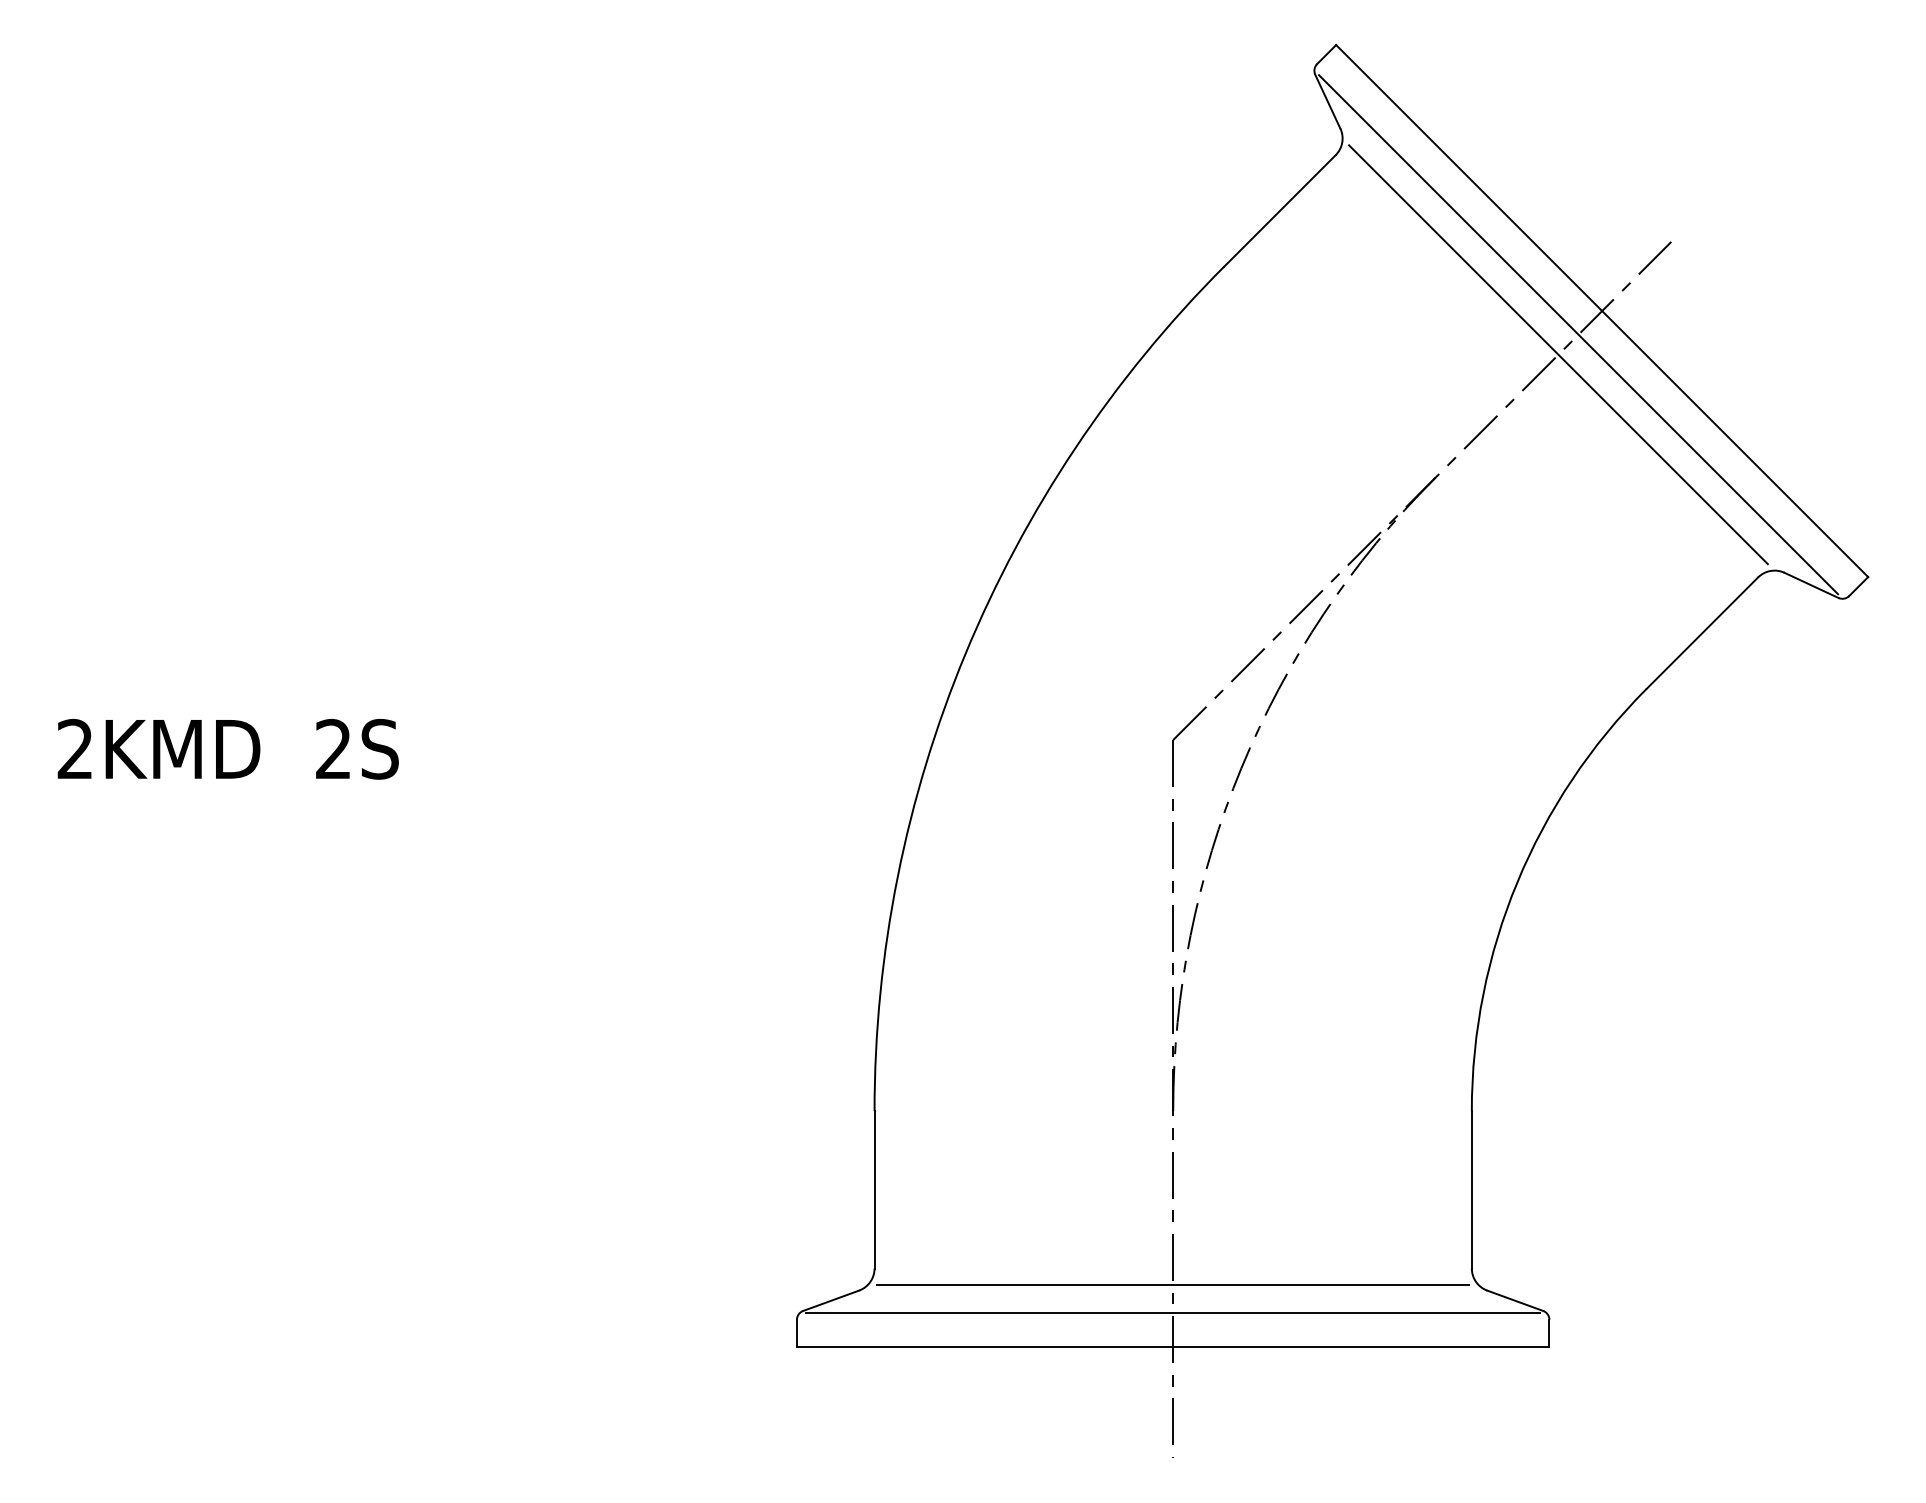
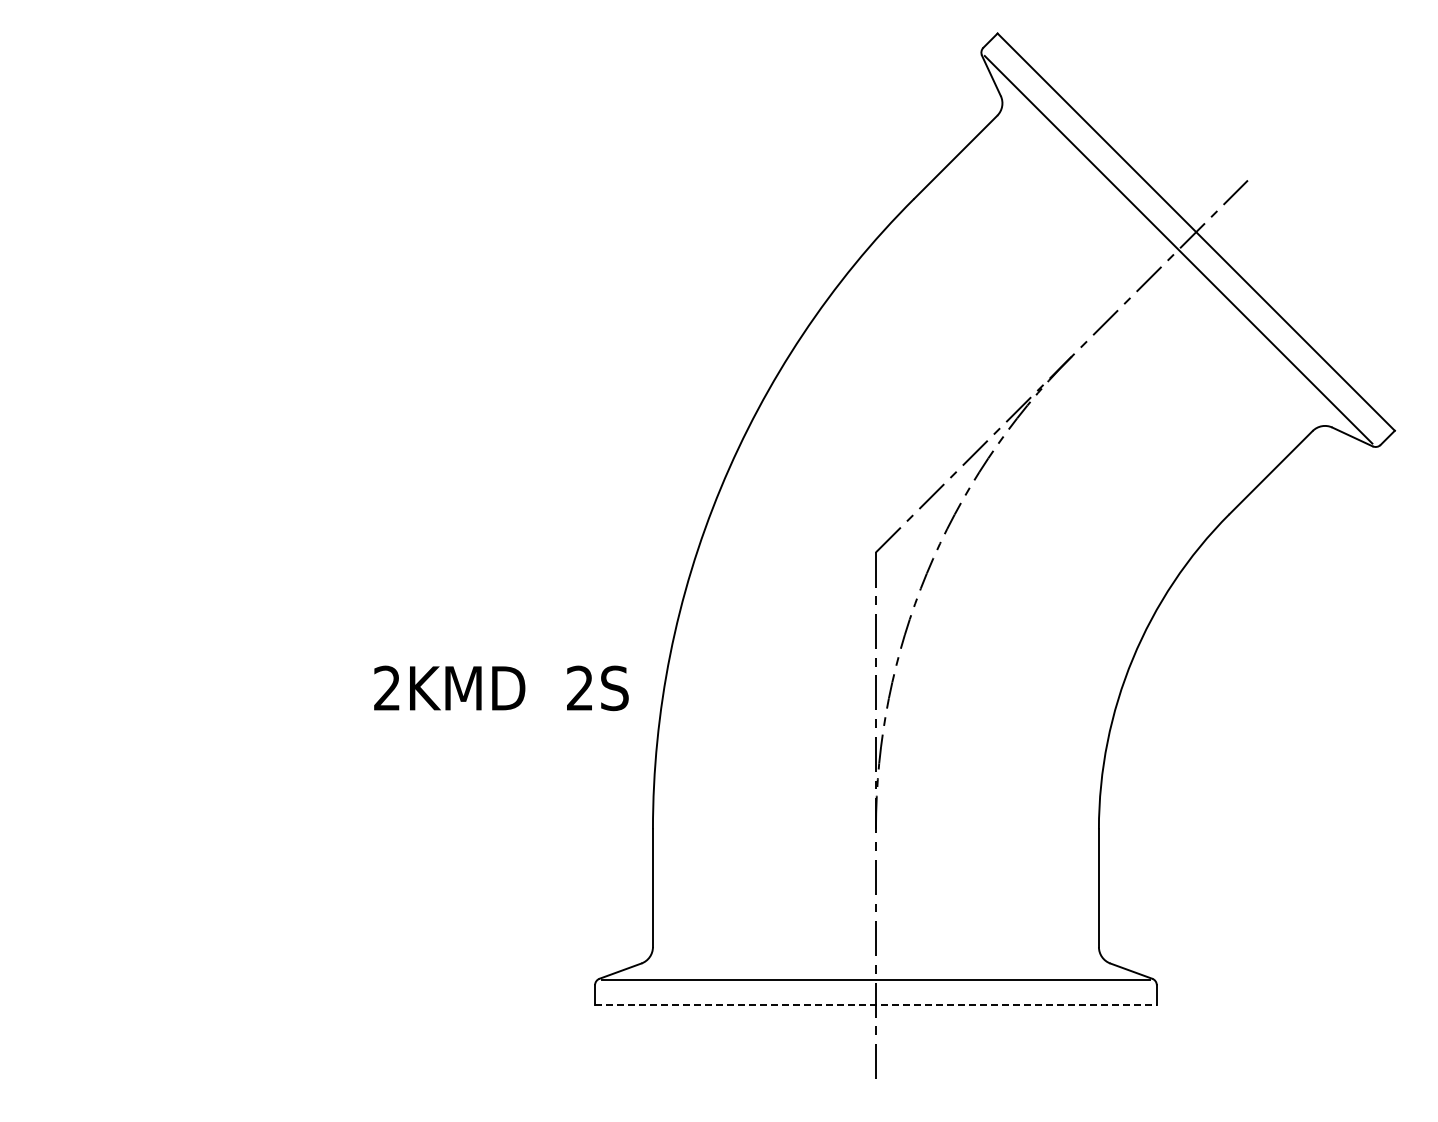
line: (1558, 354) -> (1163, 264), removed
text: (228, 749) -> (501, 688), moved
line: (1172, 1285) -> (875, 959), removed
line: (1172, 1346) -> (875, 1005), solid -> dashed

